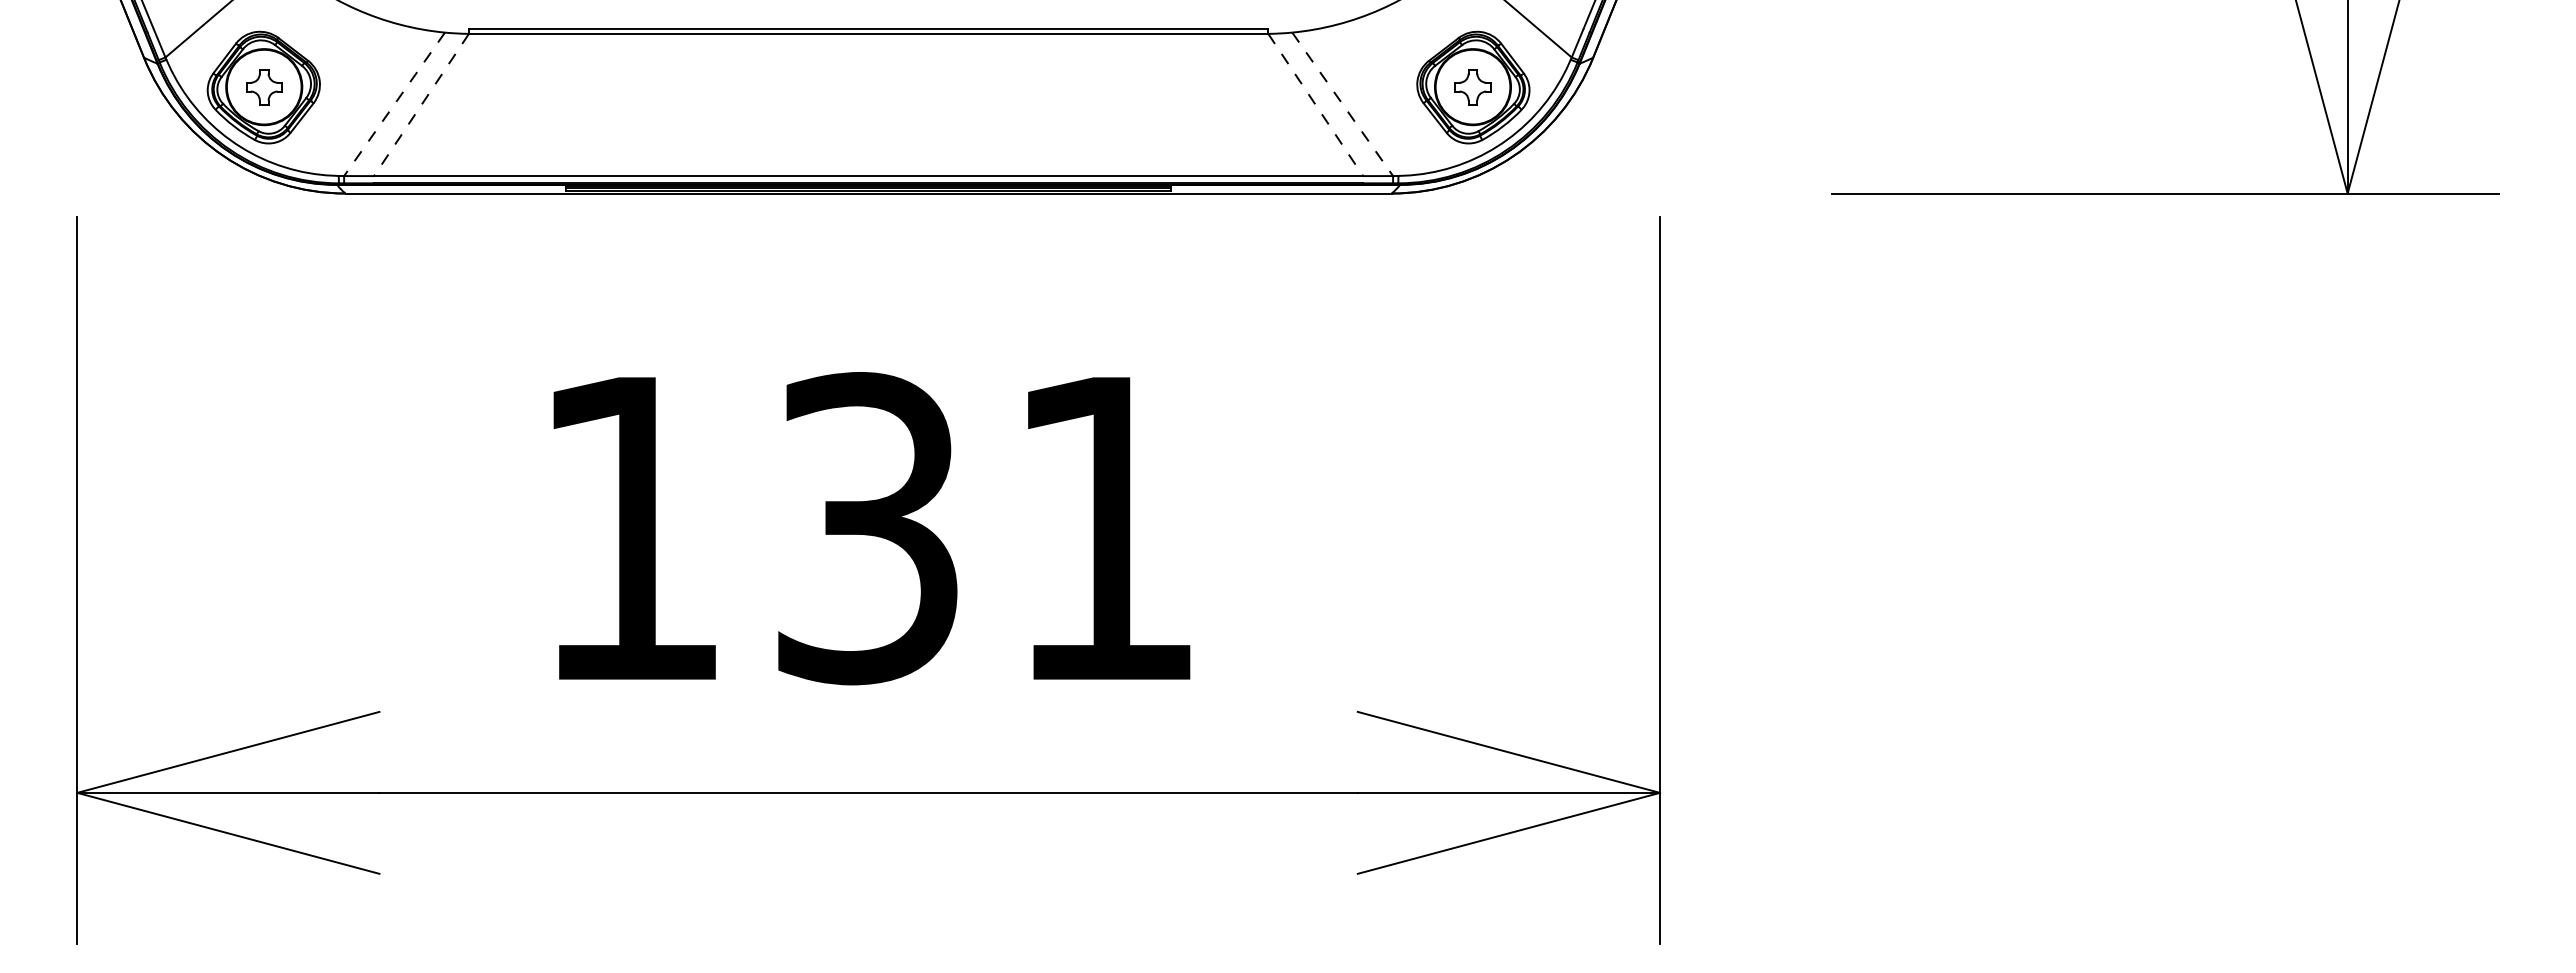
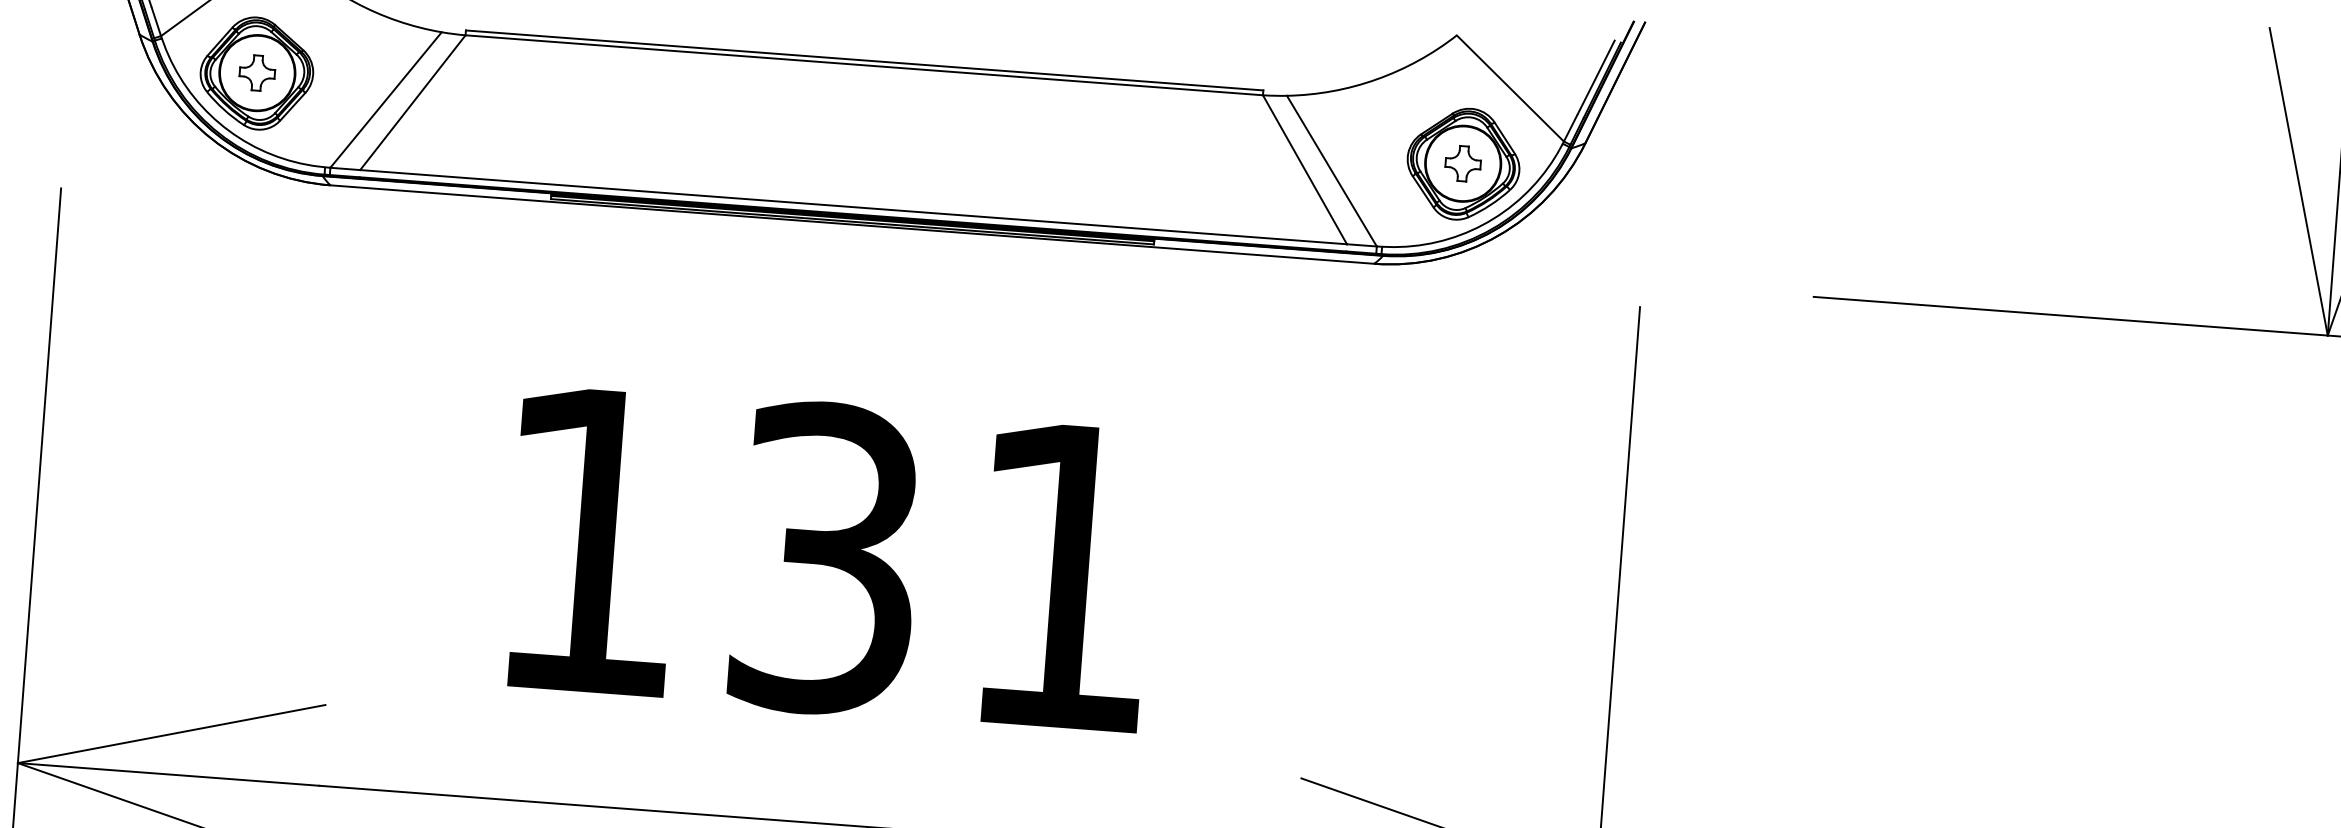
line: (394, 104) -> (385, 100), dashed -> solid
line: (1342, 104) -> (1331, 171), dashed -> solid
line: (421, 105) -> (412, 103), dashed -> solid
line: (1316, 105) -> (1305, 170), dashed -> solid

